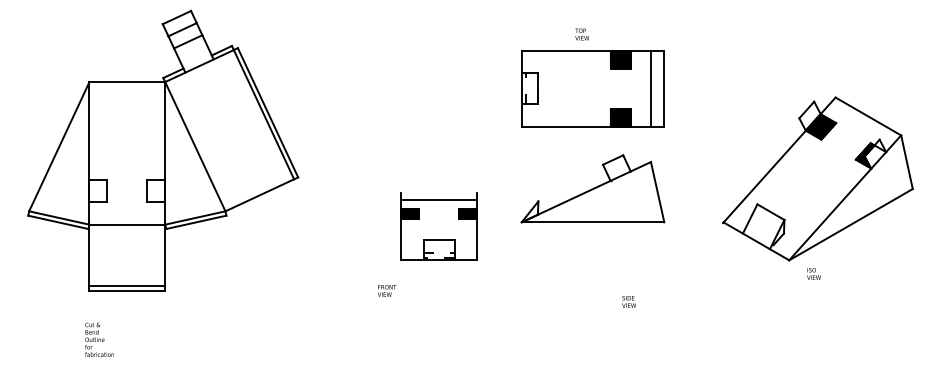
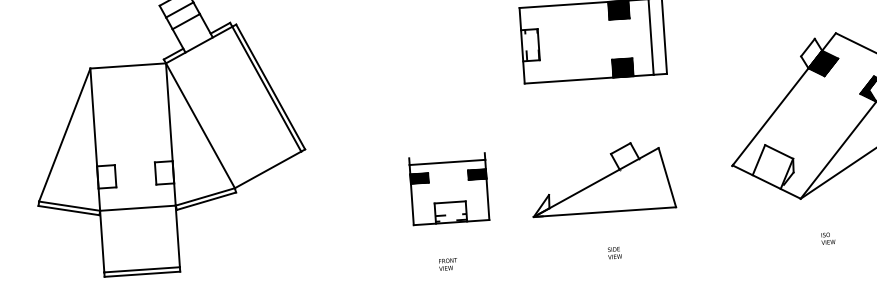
part: (592, 188) -> (602, 178), moved
text: (813, 273) -> (827, 238), moved
text: (387, 290) -> (448, 264), moved
text: (628, 301) -> (614, 252), moved

